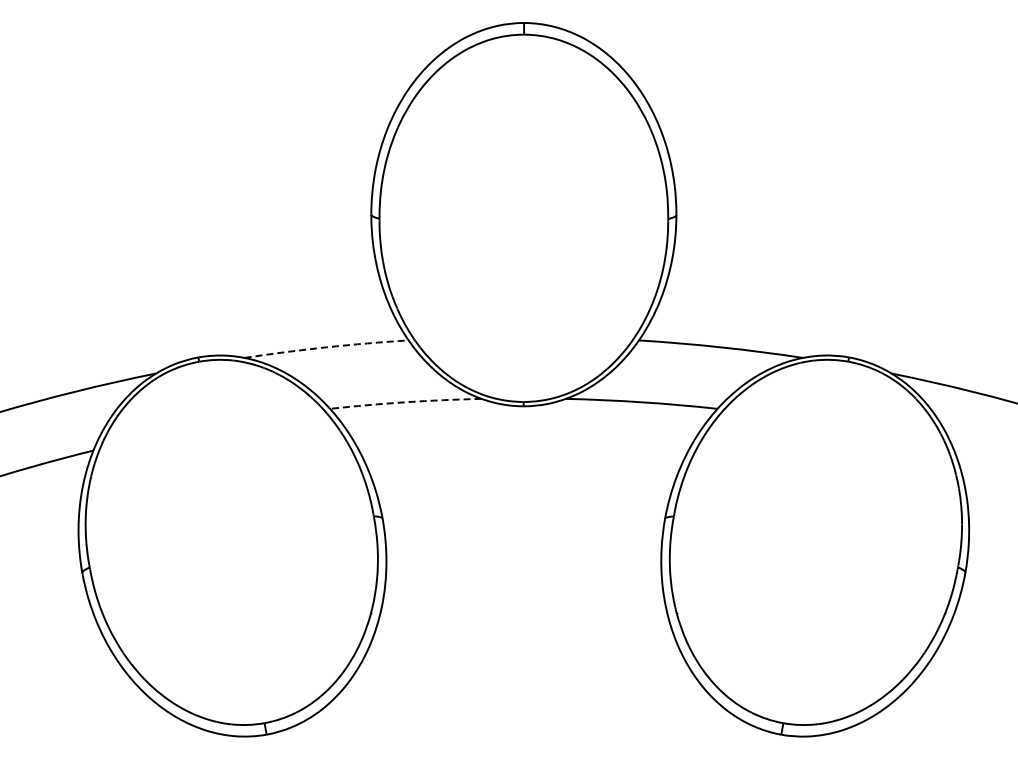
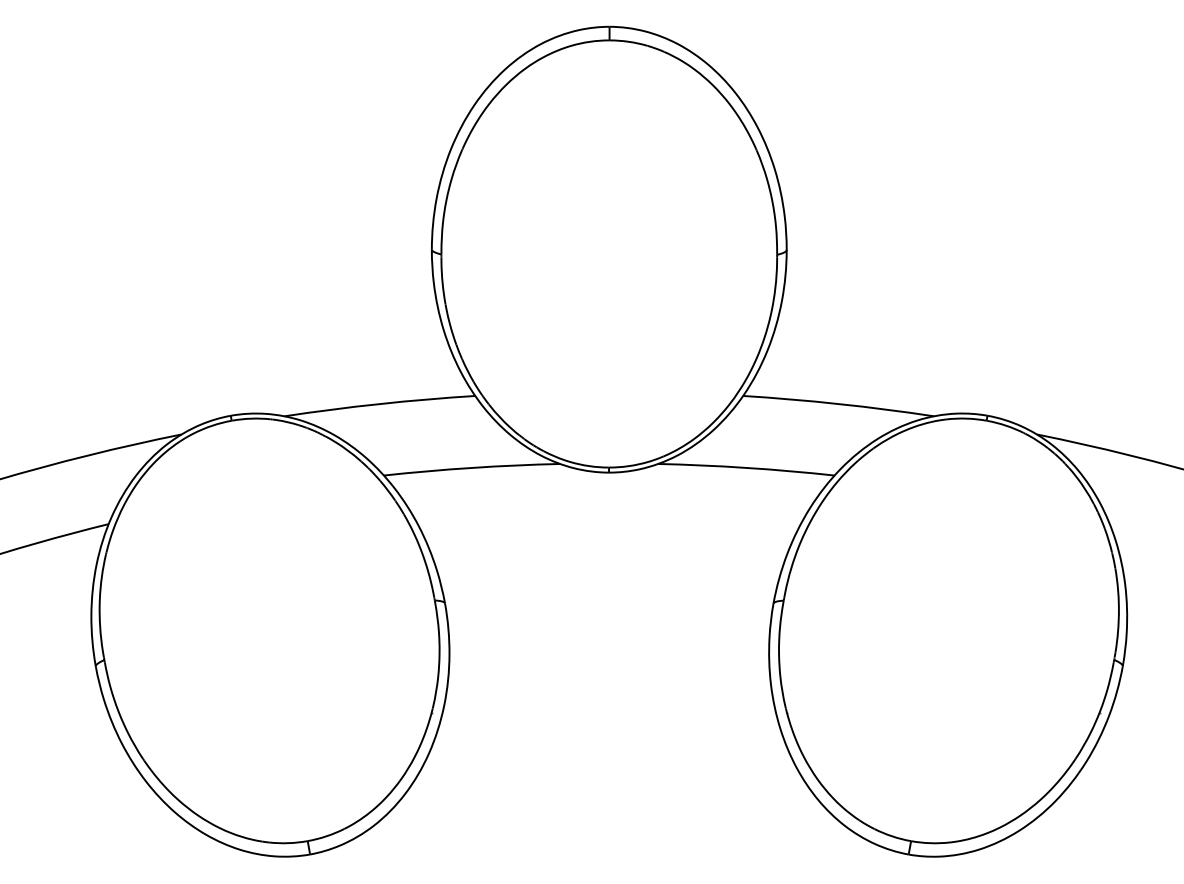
arc: (326, 347) -> (379, 404), dashed -> solid
arc: (405, 402) -> (471, 468), dashed -> solid

